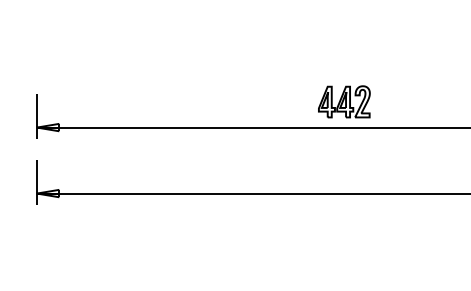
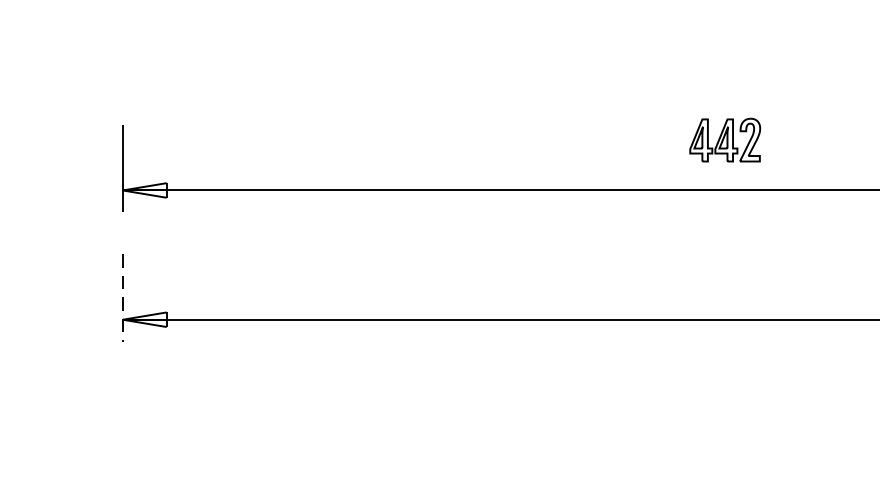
part: (344, 101) -> (725, 139), size x0.7
line: (36, 182) -> (121, 298), solid -> dashed

